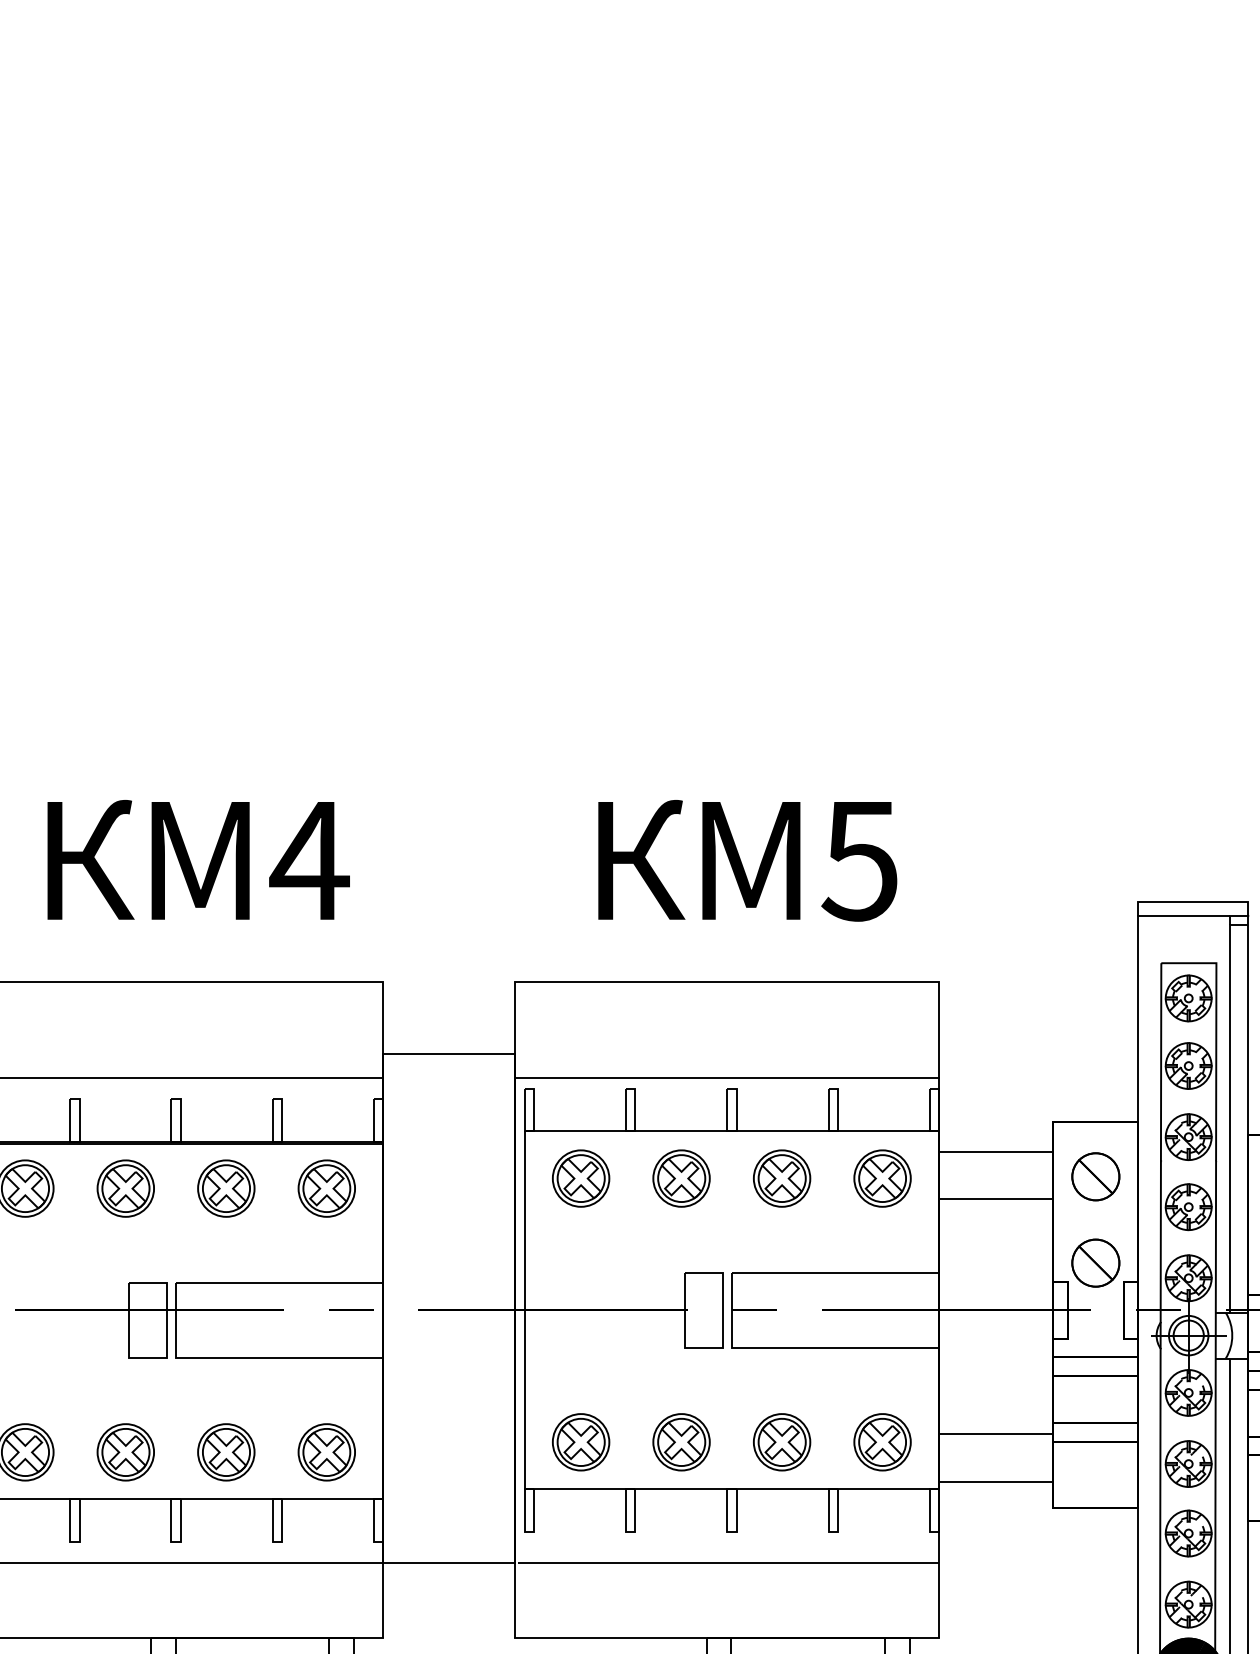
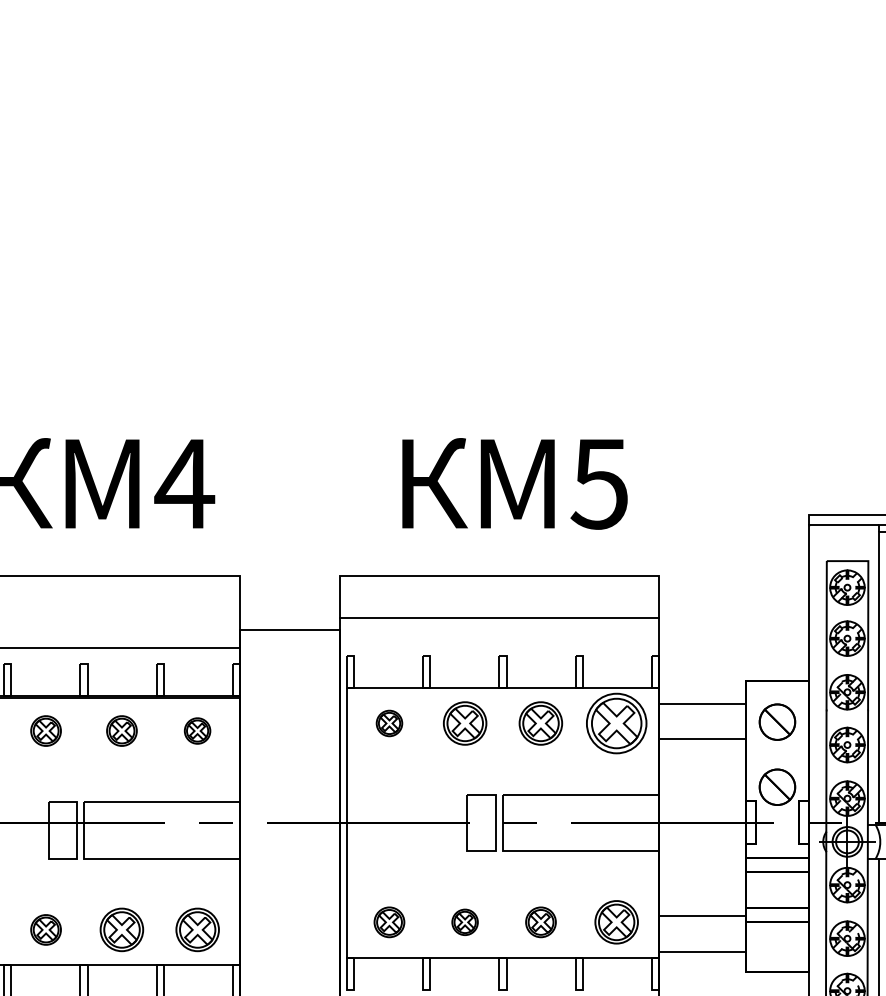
line: (727, 1078) -> (499, 617), moved
part: (581, 1178) -> (389, 723), size x0.6
part: (882, 1178) -> (616, 723), size x1.4
part: (125, 1188) -> (45, 730), size x0.7
part: (226, 1188) -> (122, 730), size x0.7
part: (326, 1188) -> (197, 730), size x0.6
part: (581, 1442) -> (389, 922), size x0.7
part: (681, 1442) -> (465, 922), size x0.6
part: (782, 1442) -> (541, 922), size x0.7
part: (125, 1452) -> (45, 930), size x0.7

